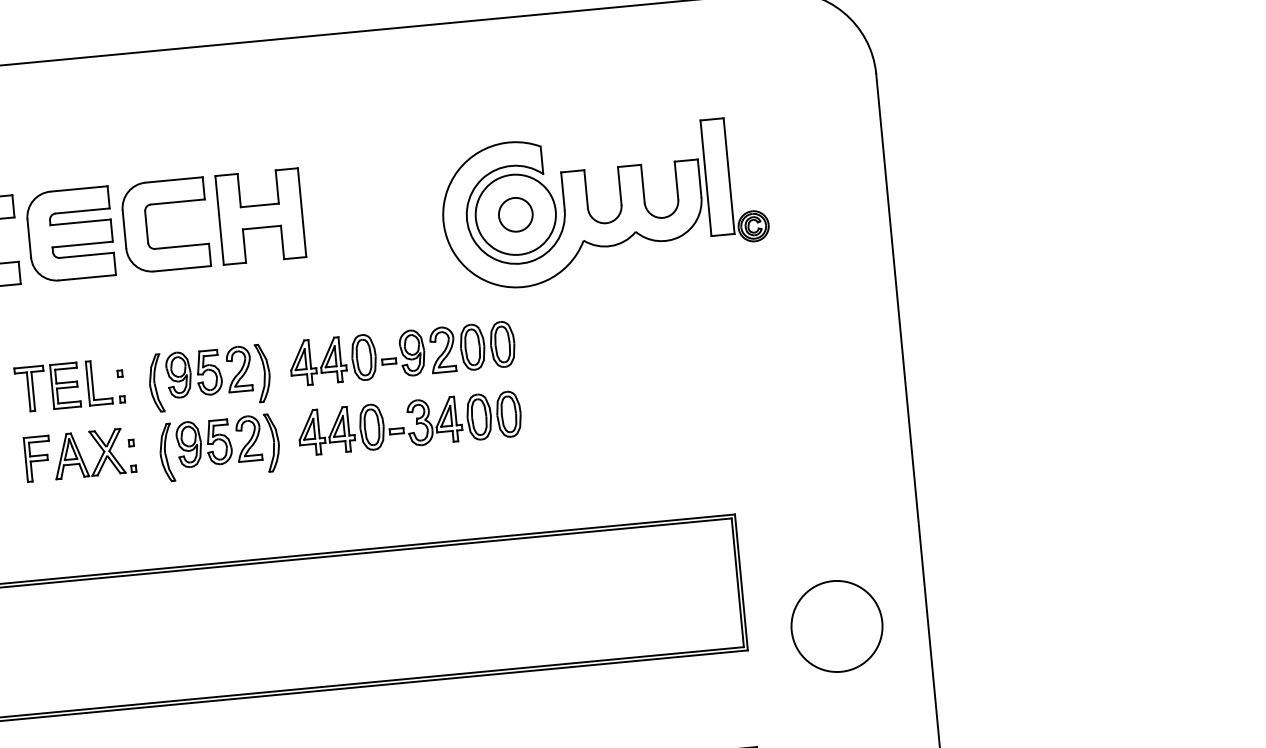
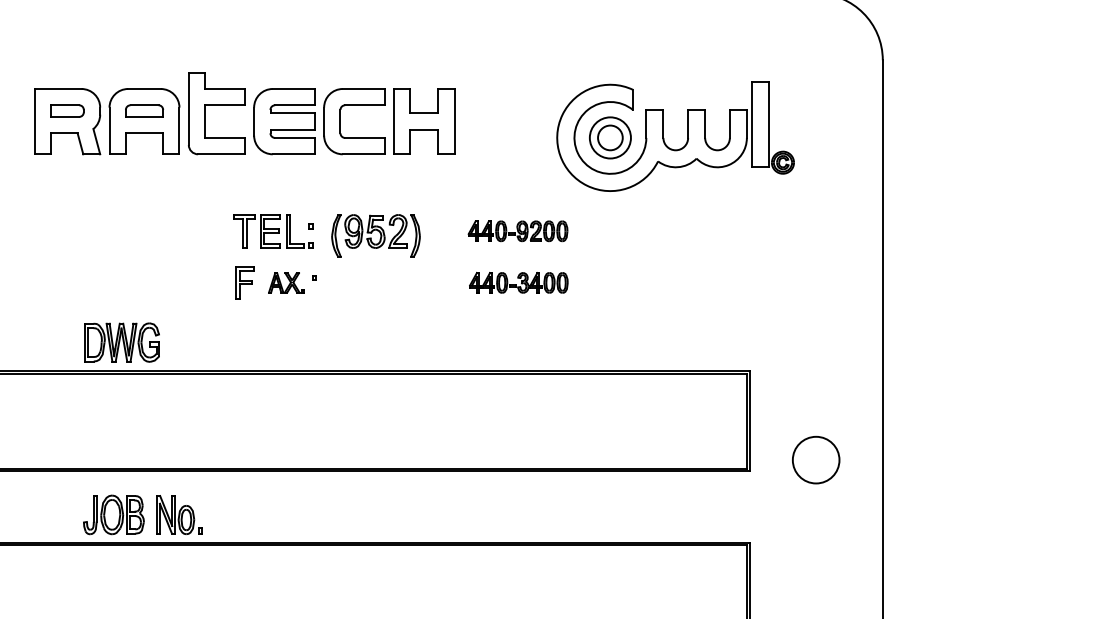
circle: (515, 214) -> (610, 137), size x0.7
part: (401, 352) -> (517, 230), size x0.6
part: (409, 423) -> (518, 282), size x0.6
part: (219, 446) -> (378, 286), removed
part: (93, 453) -> (286, 282), size x0.6
circle: (836, 625) -> (815, 459), size x0.7

